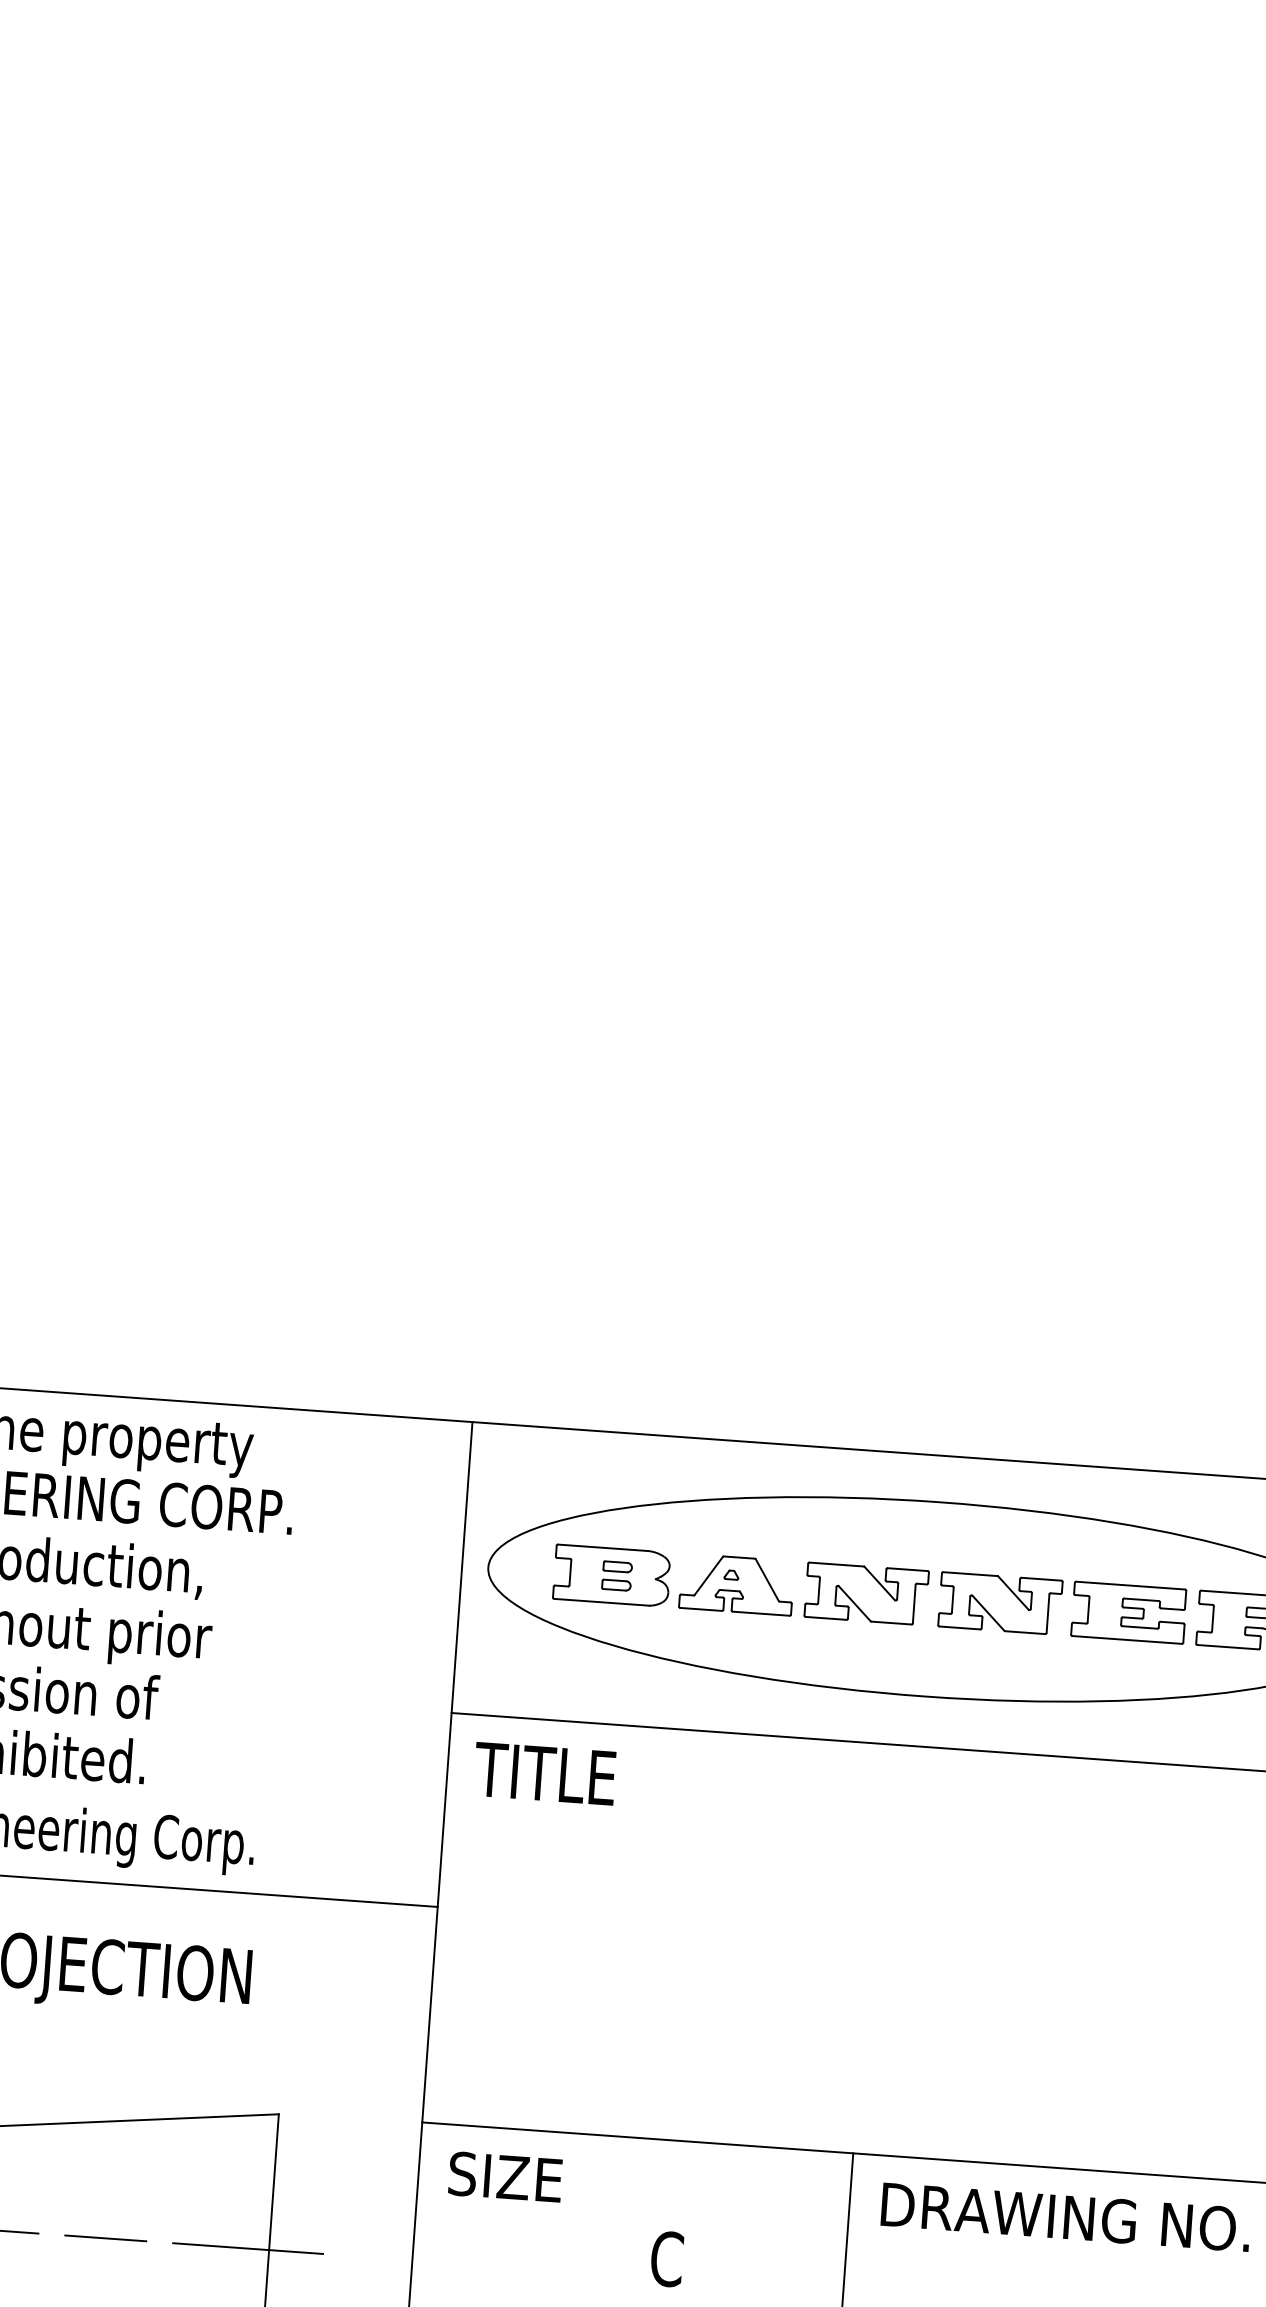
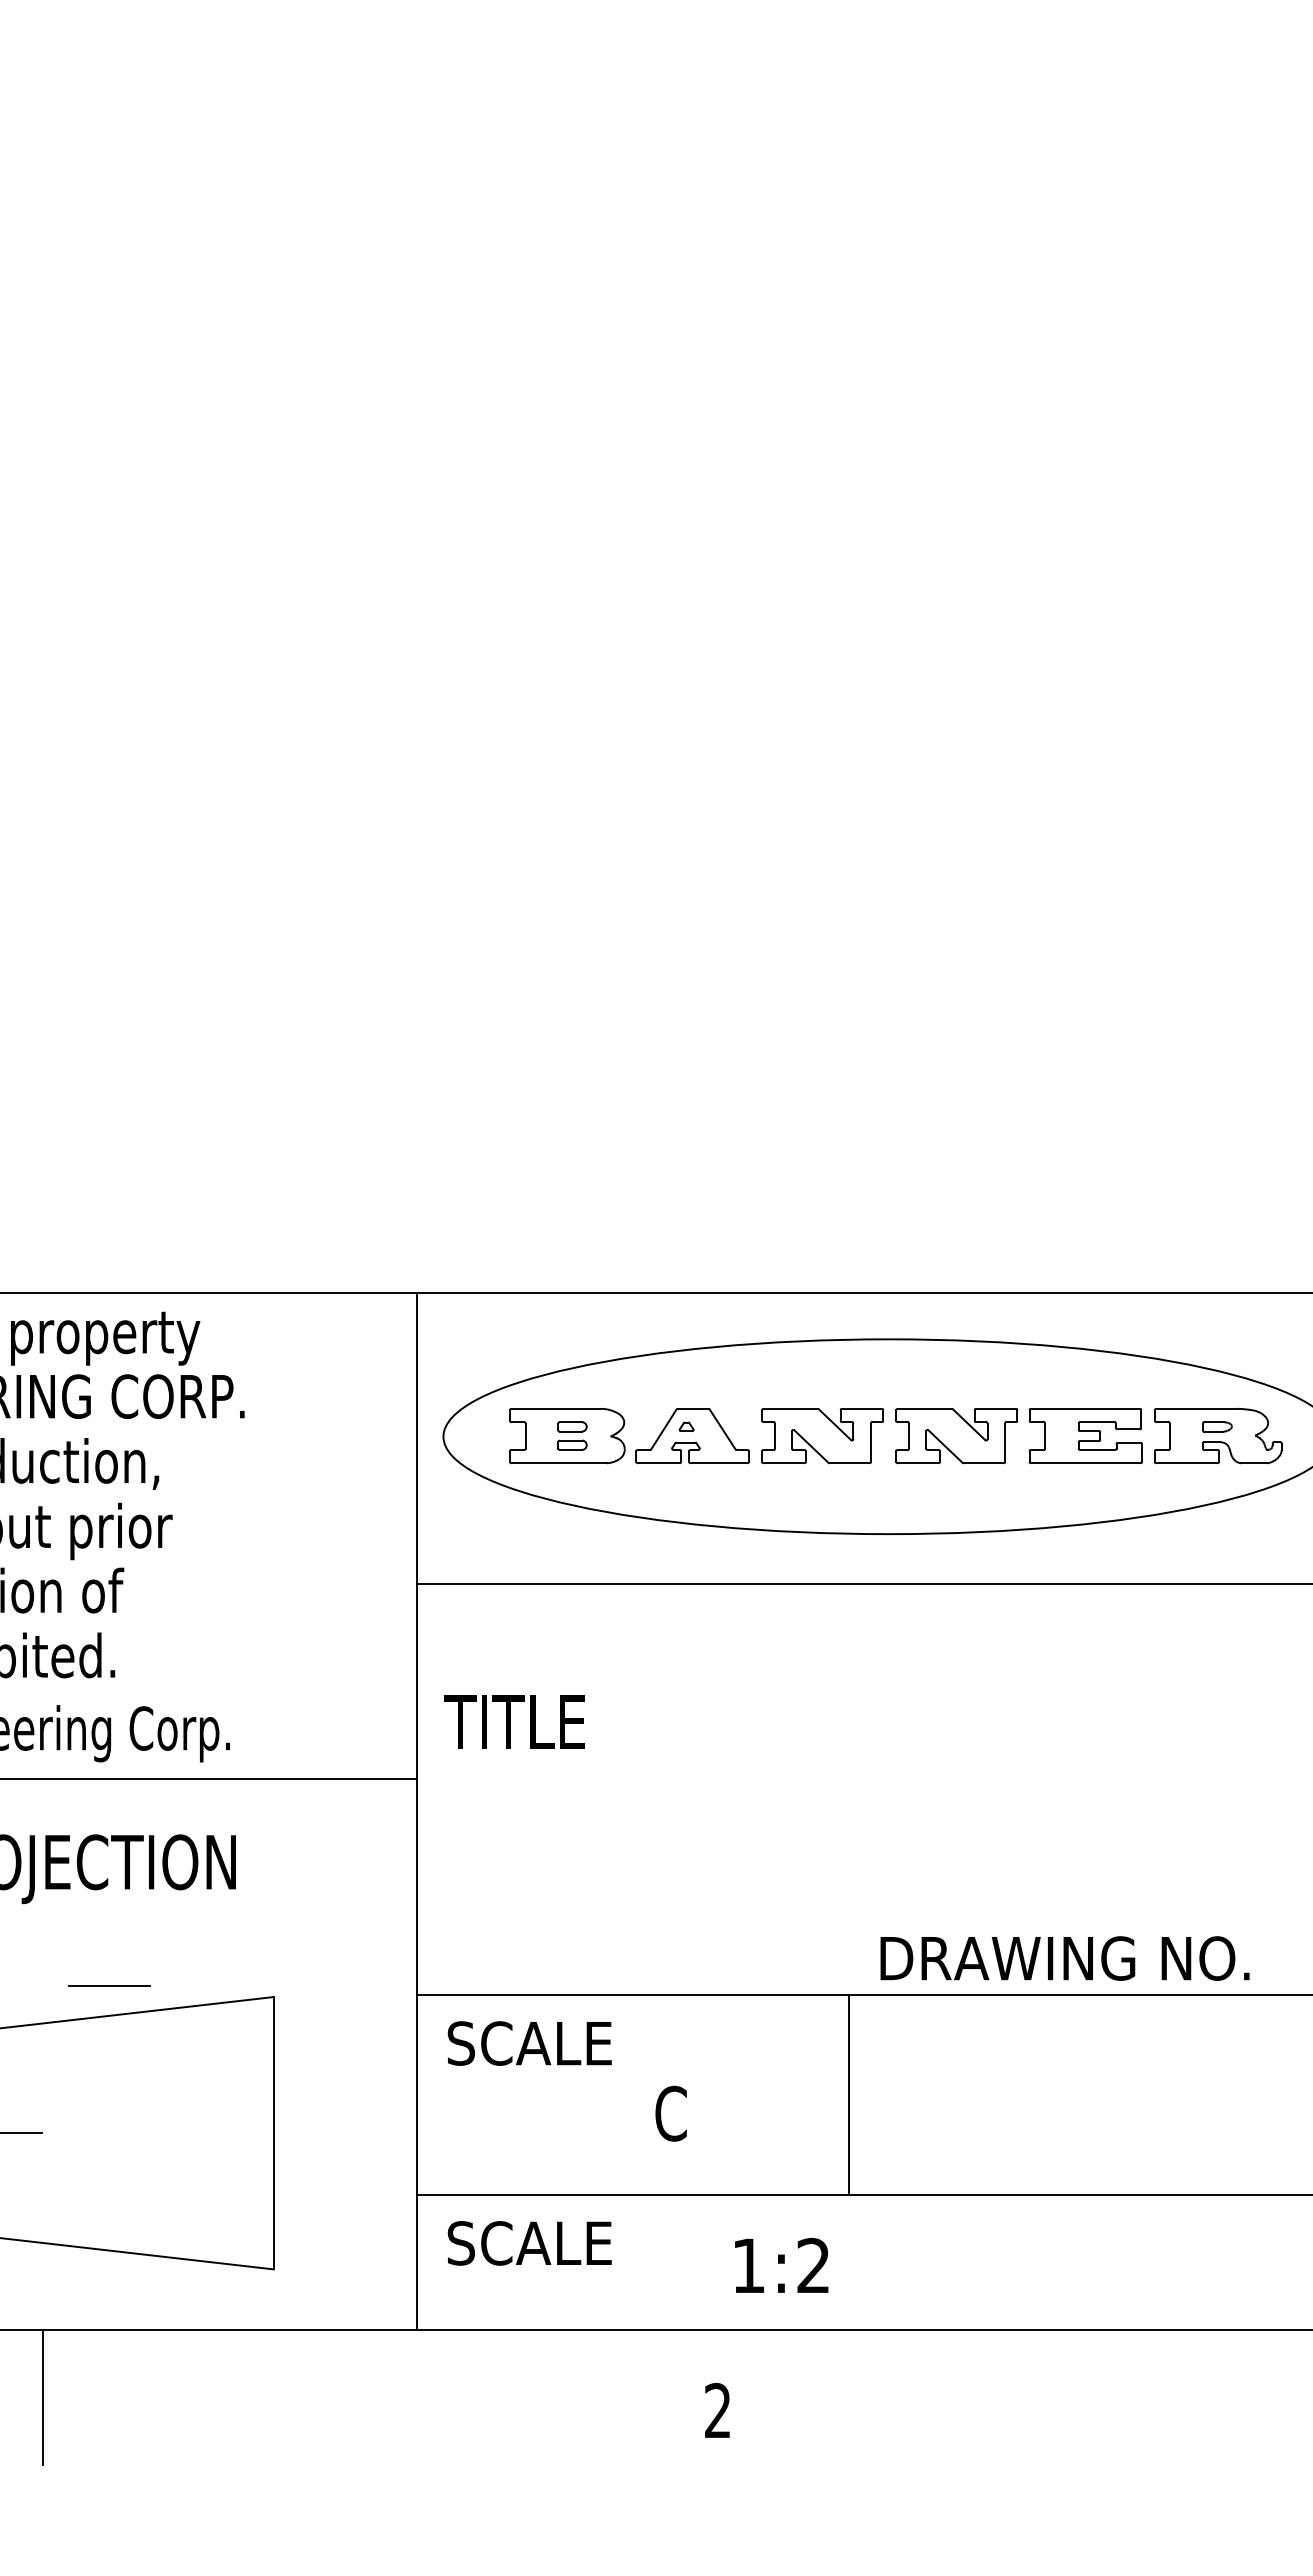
text: (544, 1772) -> (514, 1721), moved
text: (547, 2180) -> (546, 2043), SIZE -> SCALE
text: (1065, 2217) -> (1064, 1958), moved
line: (105, 2237) -> (109, 1985), moved
line: (248, 2248) -> (252, 2133), removed

